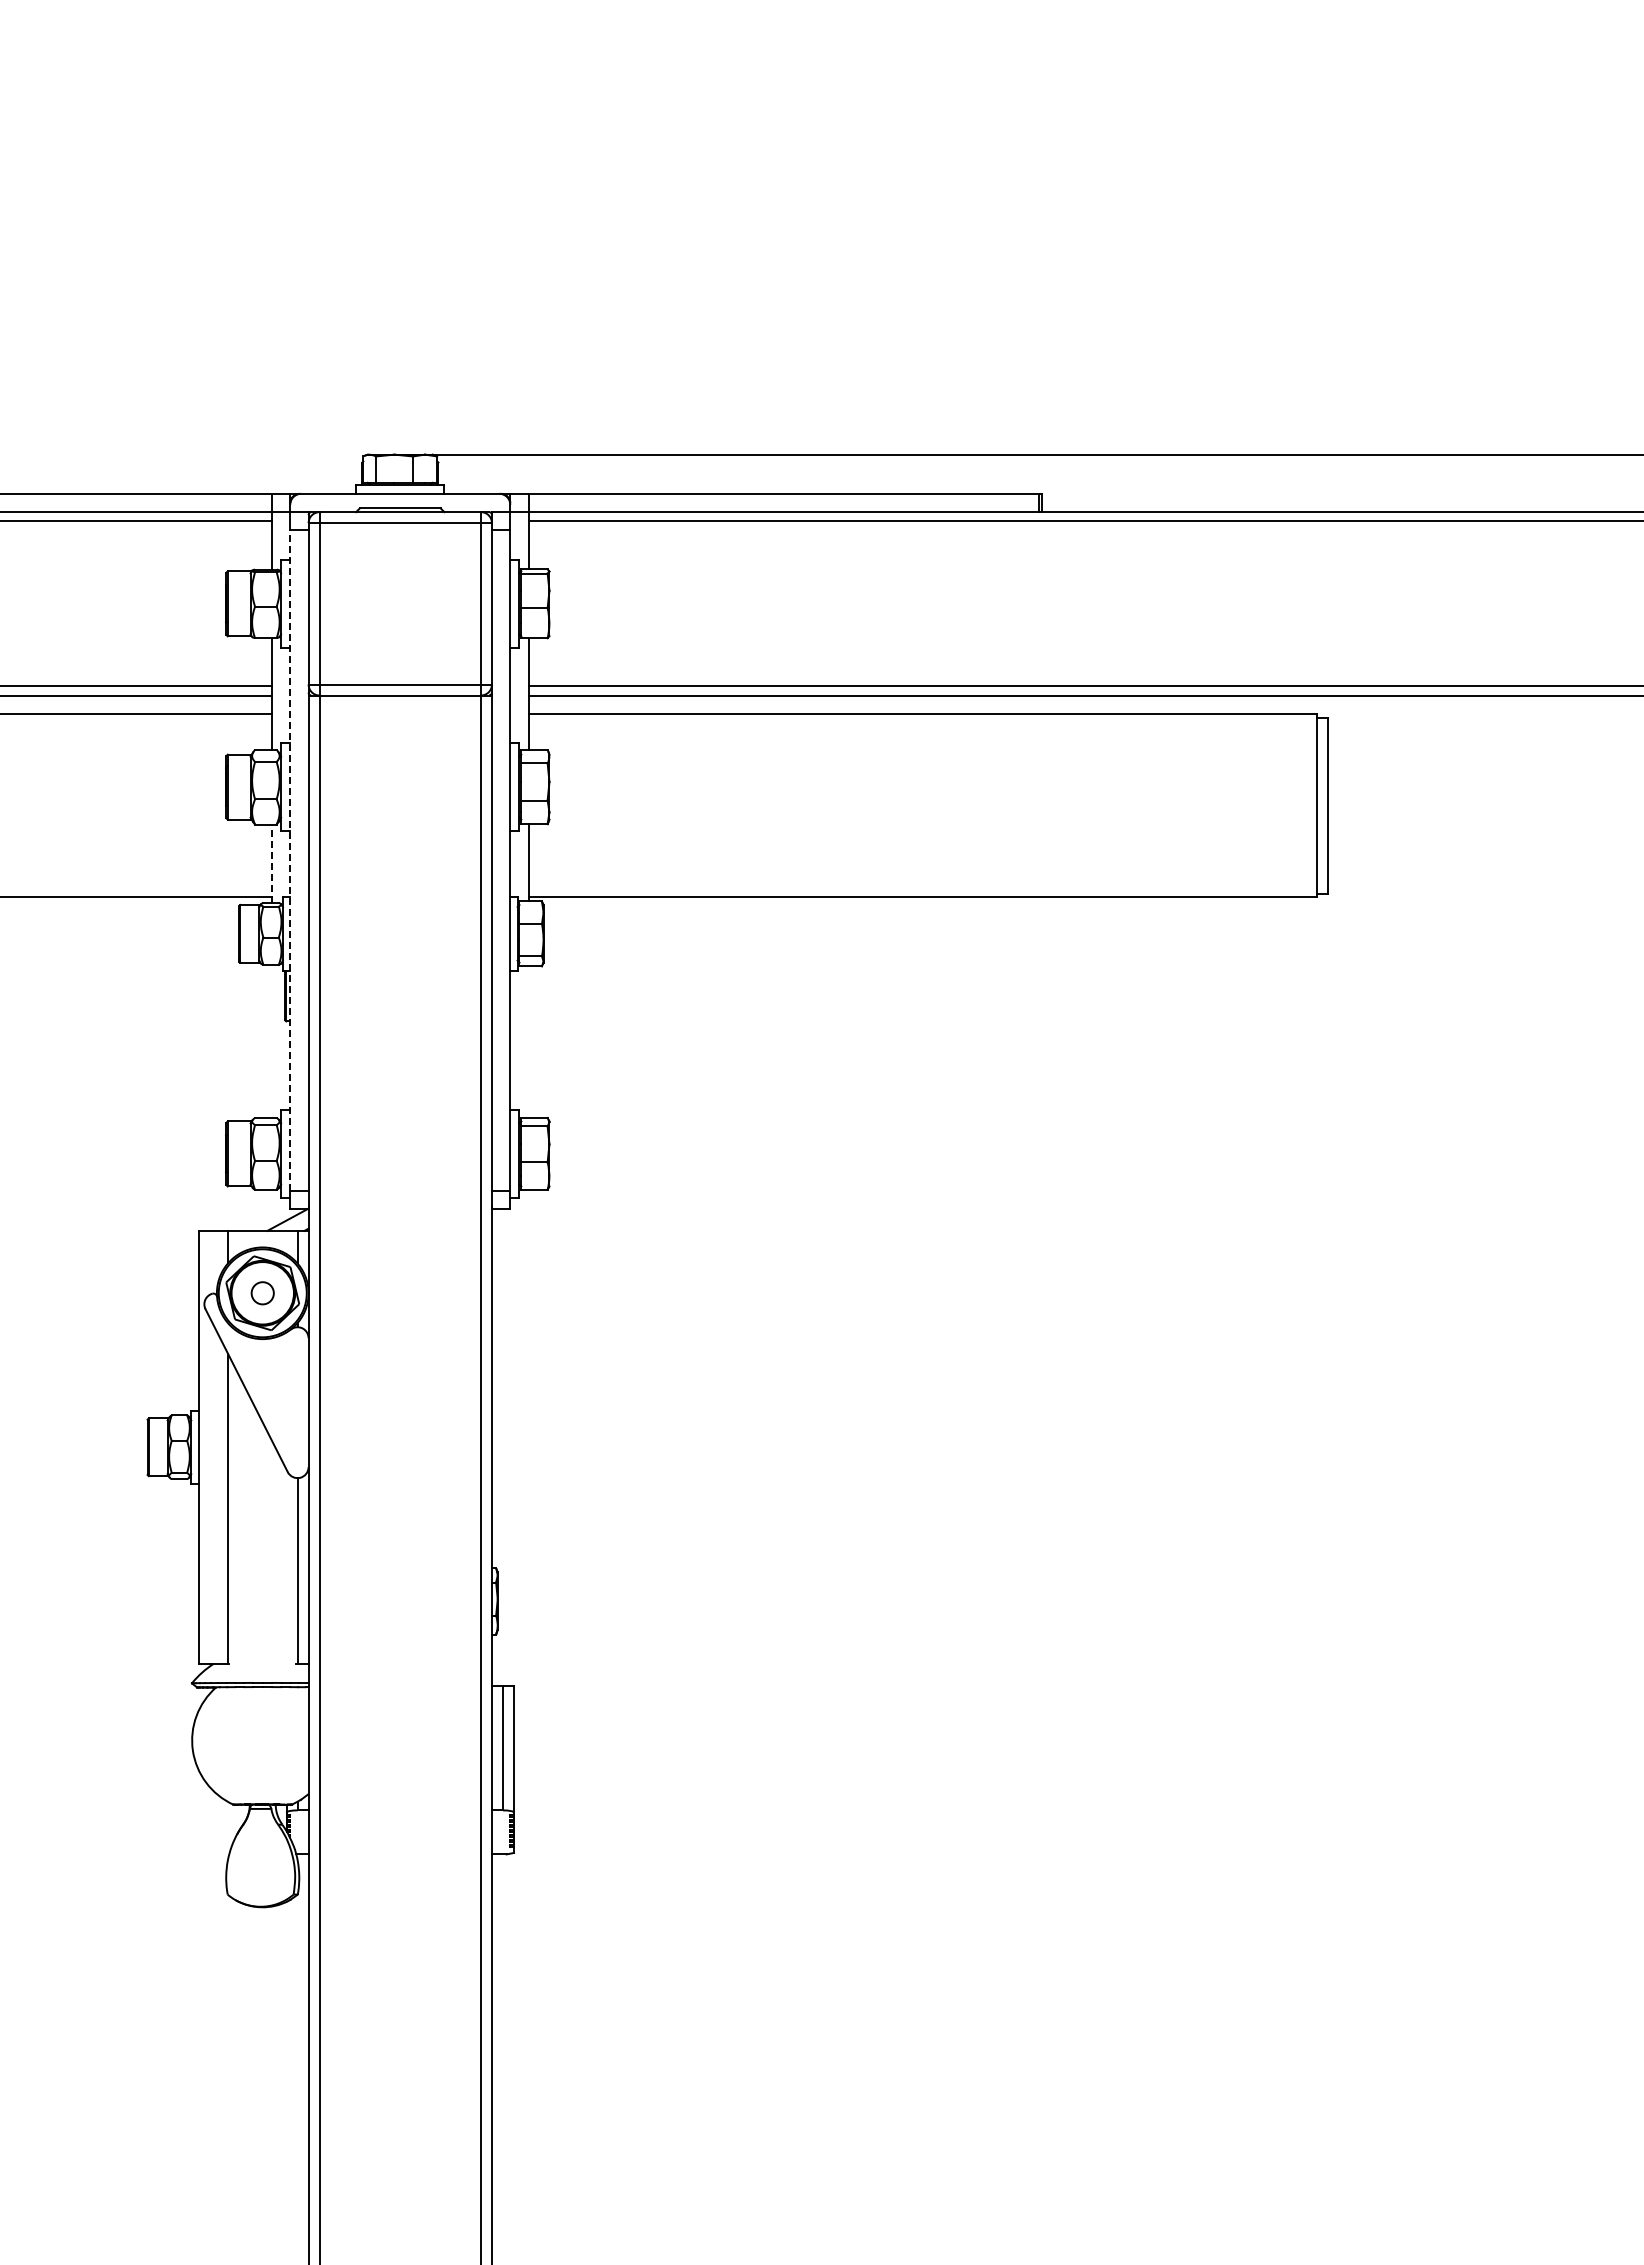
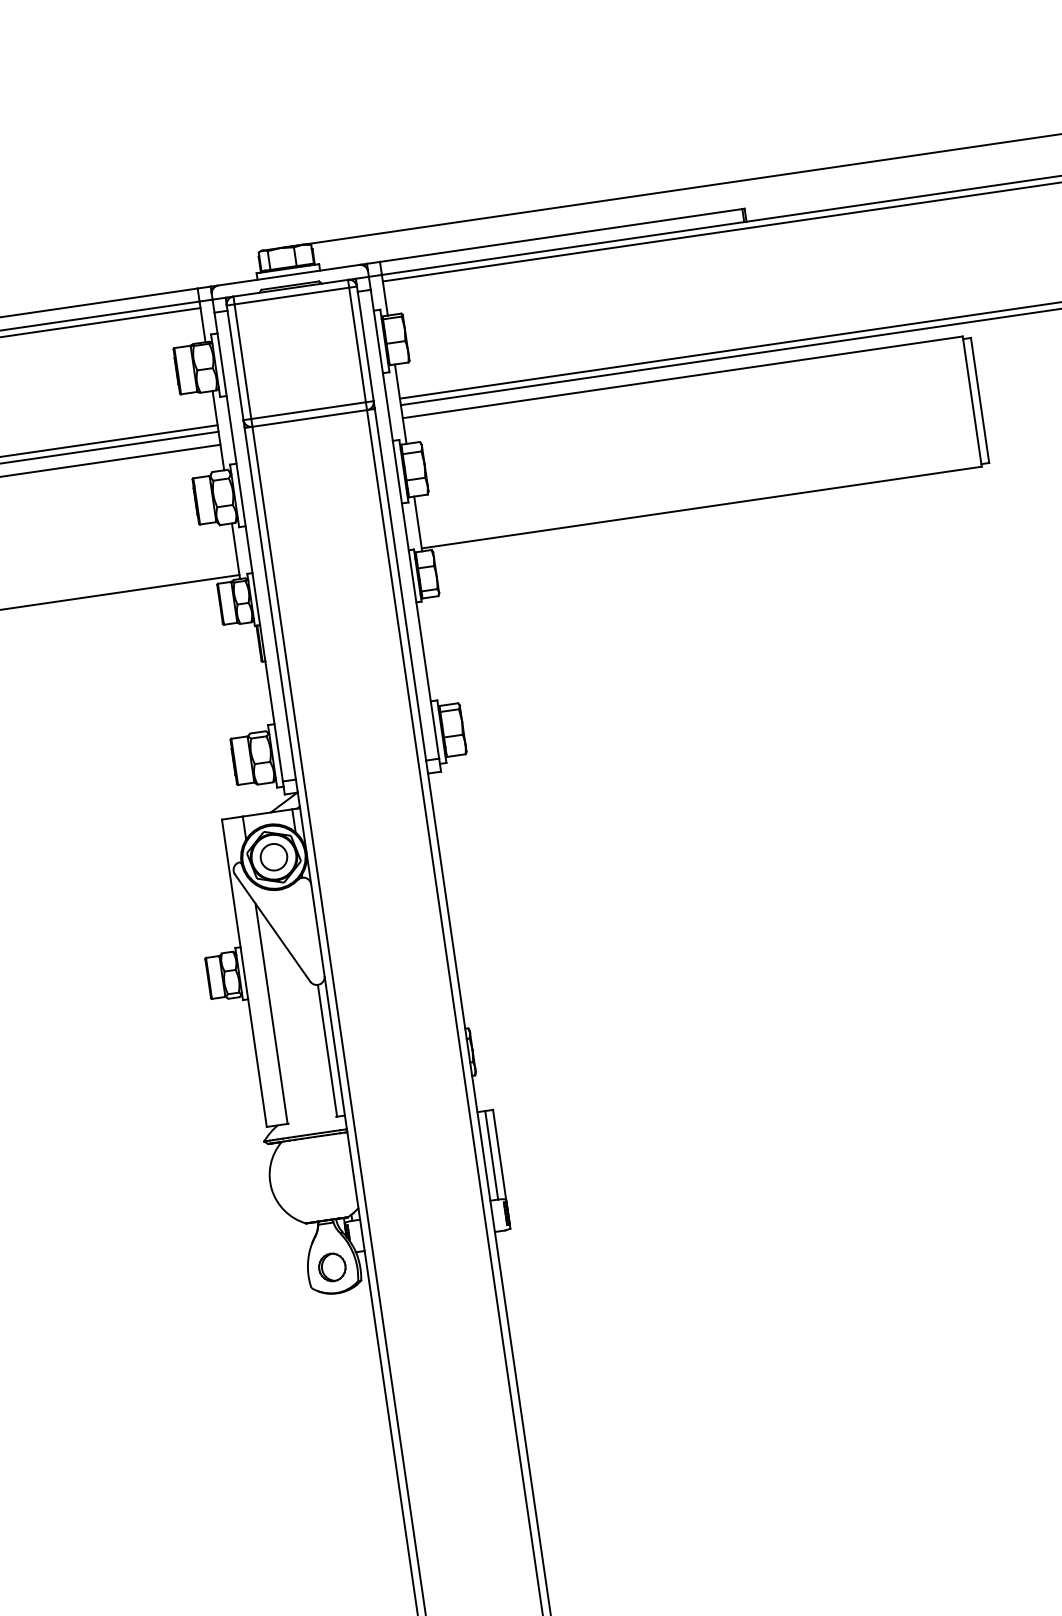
line: (290, 860) -> (248, 547), dashed -> solid
line: (271, 863) -> (235, 551), dashed -> solid
circle: (262, 1292) -> (273, 856), size x1.67
part: (260, 1870) -> (332, 1267), added

